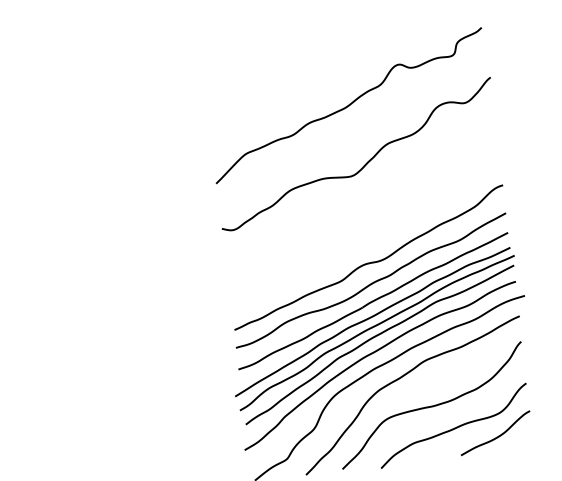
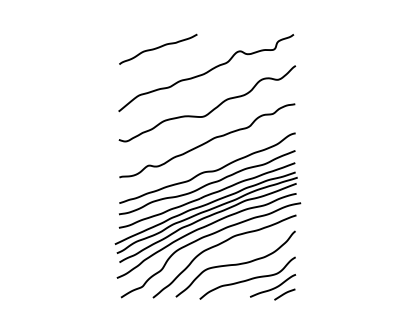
curve: (268, 75) -> (158, 48), added
curve: (363, 213) -> (207, 140), added
curve: (515, 444) -> (284, 294), added

